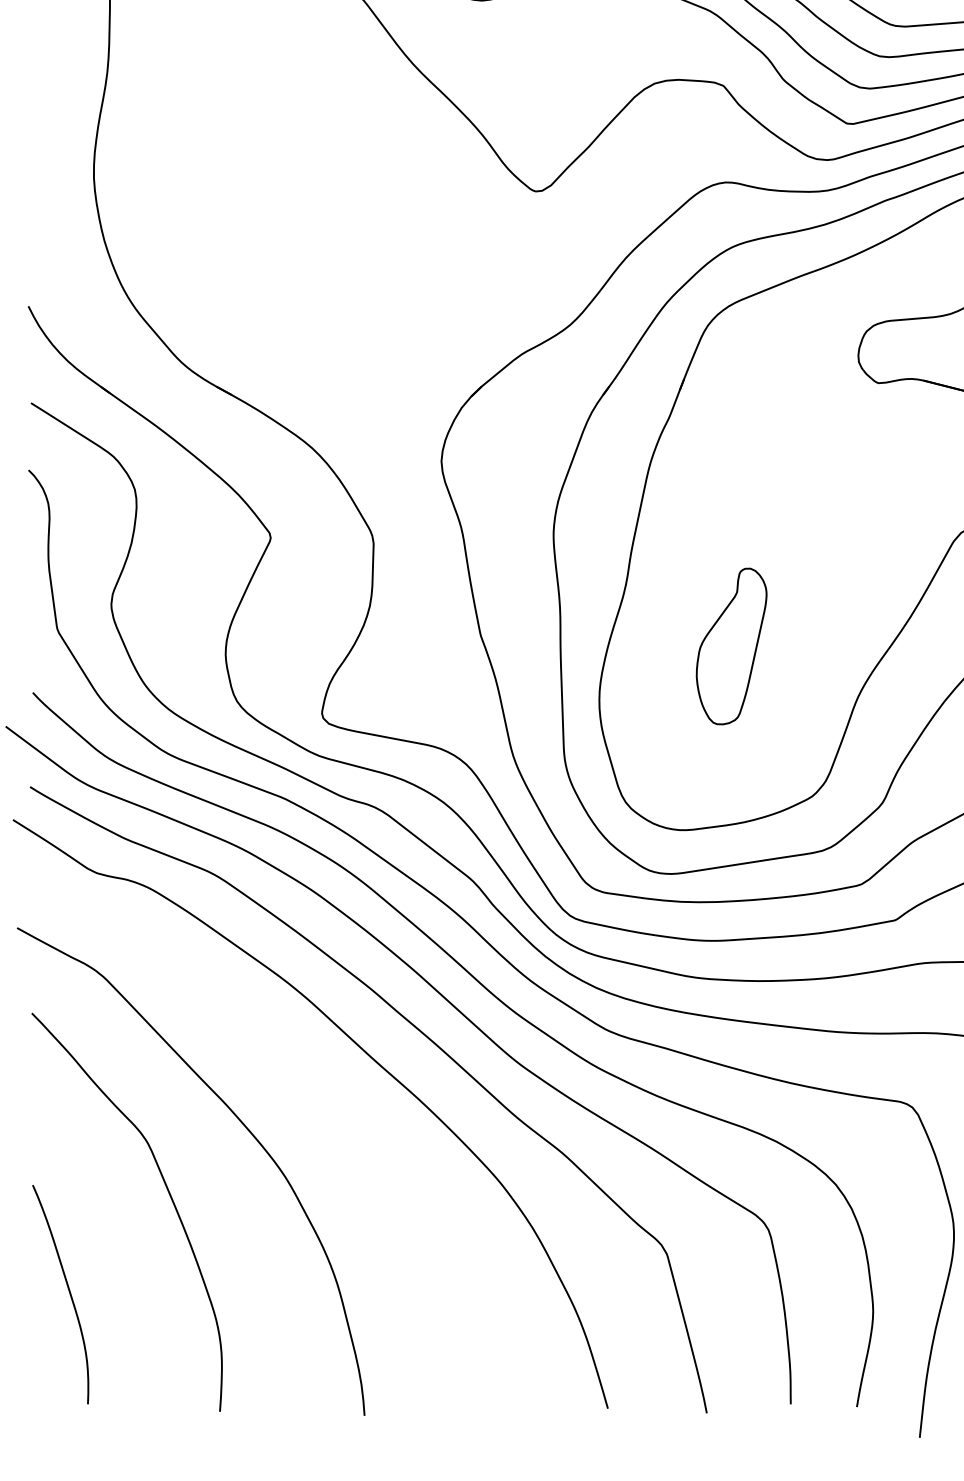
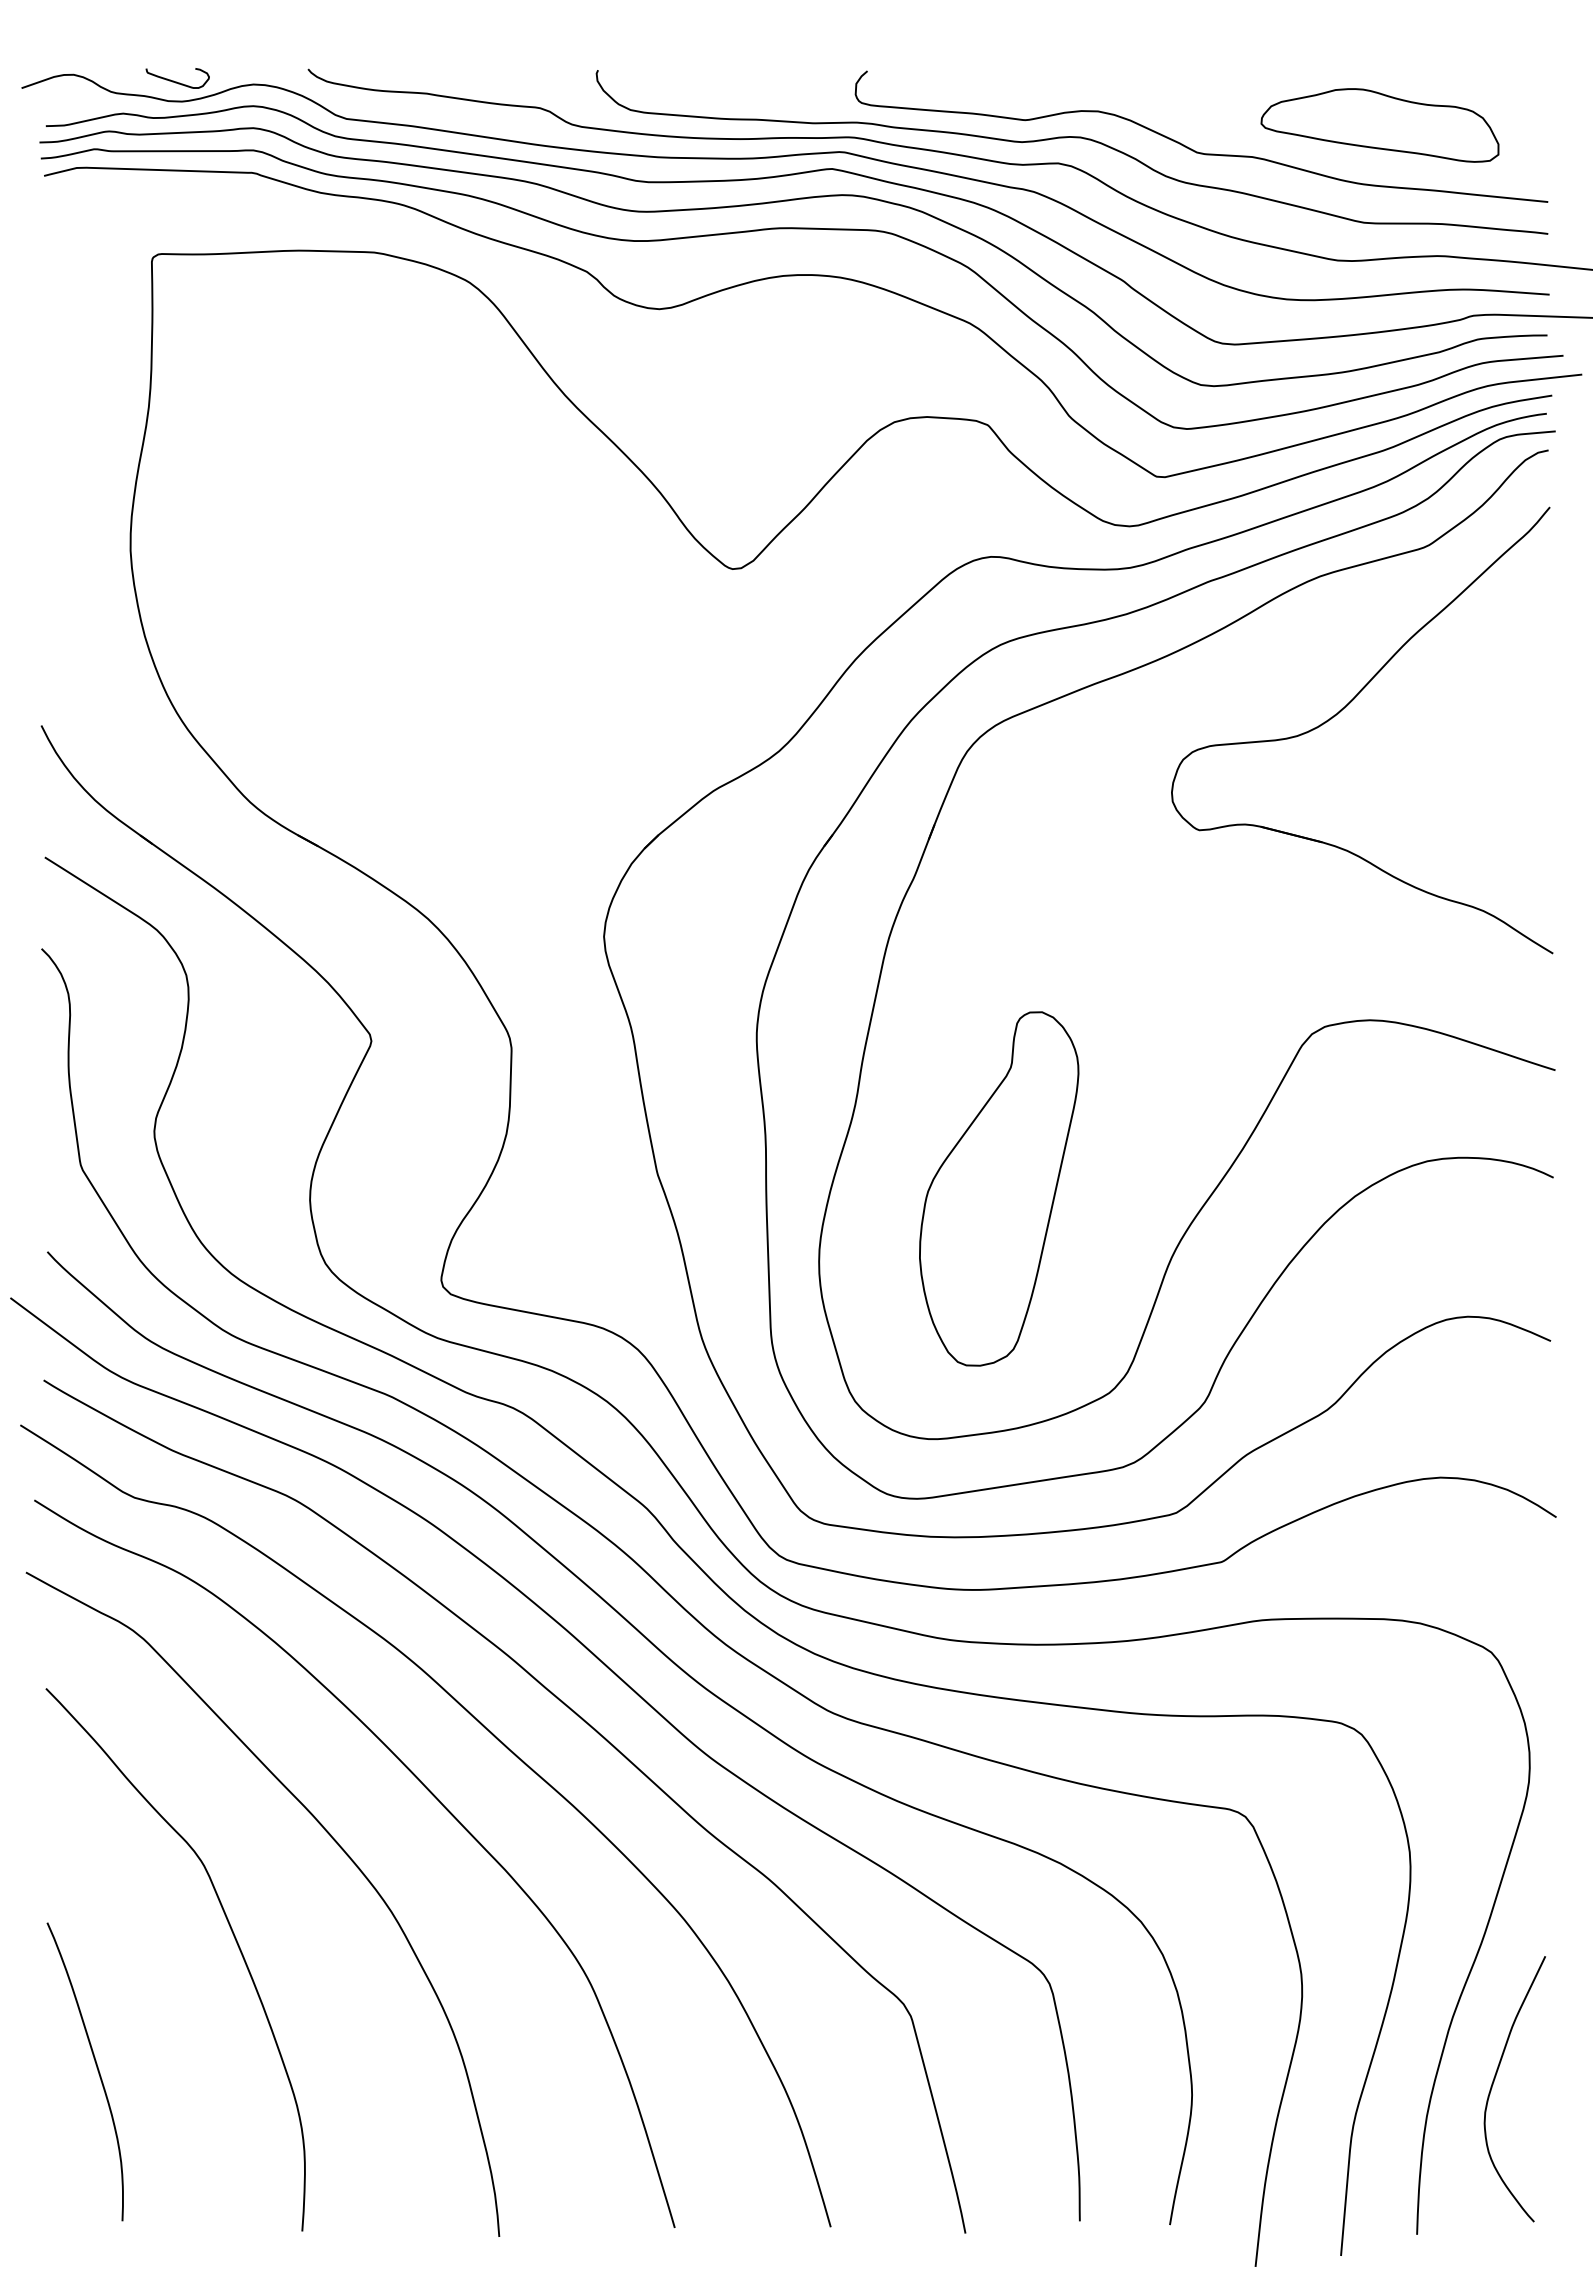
part: (731, 646) -> (999, 1188), size x1.67
curve: (311, 1088) -> (427, 1790), added

